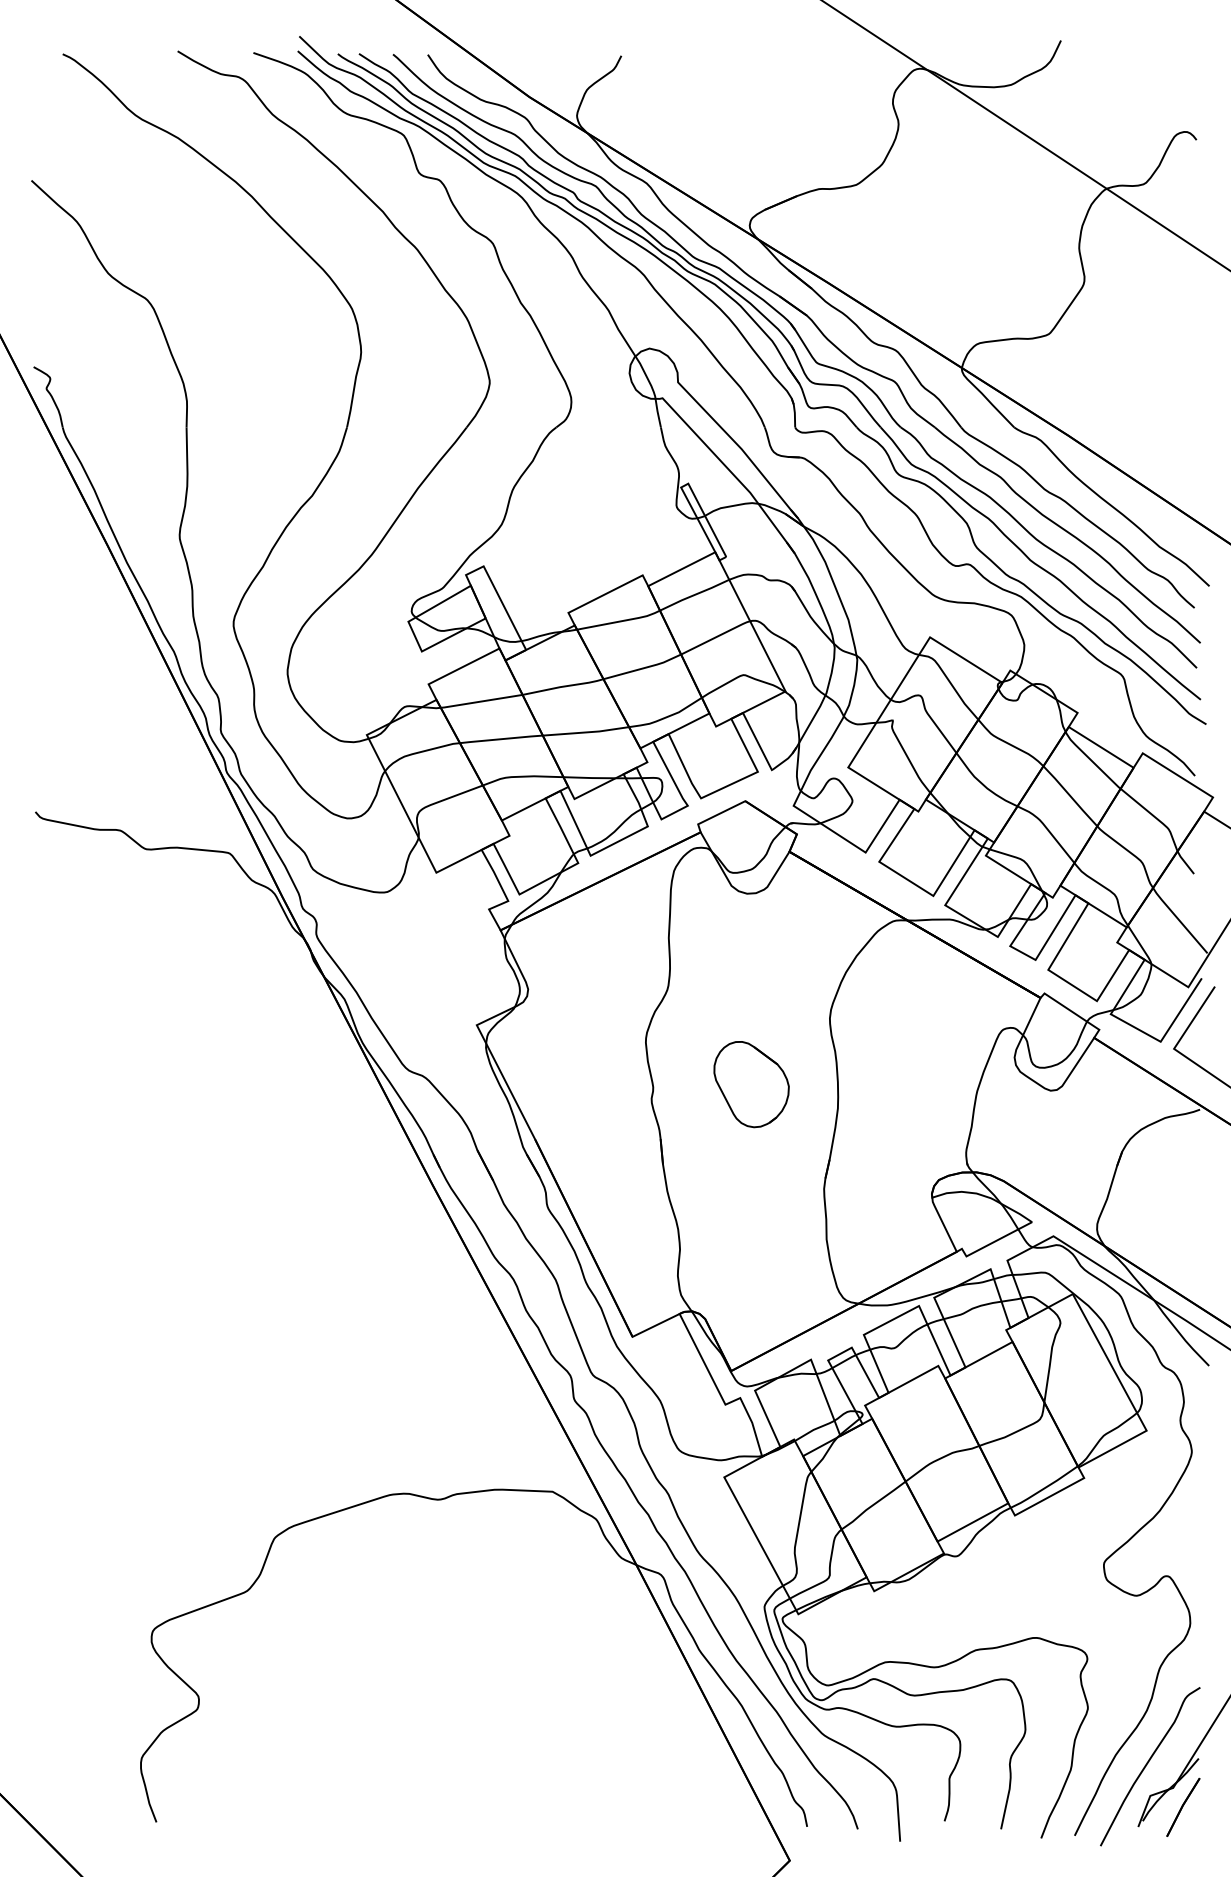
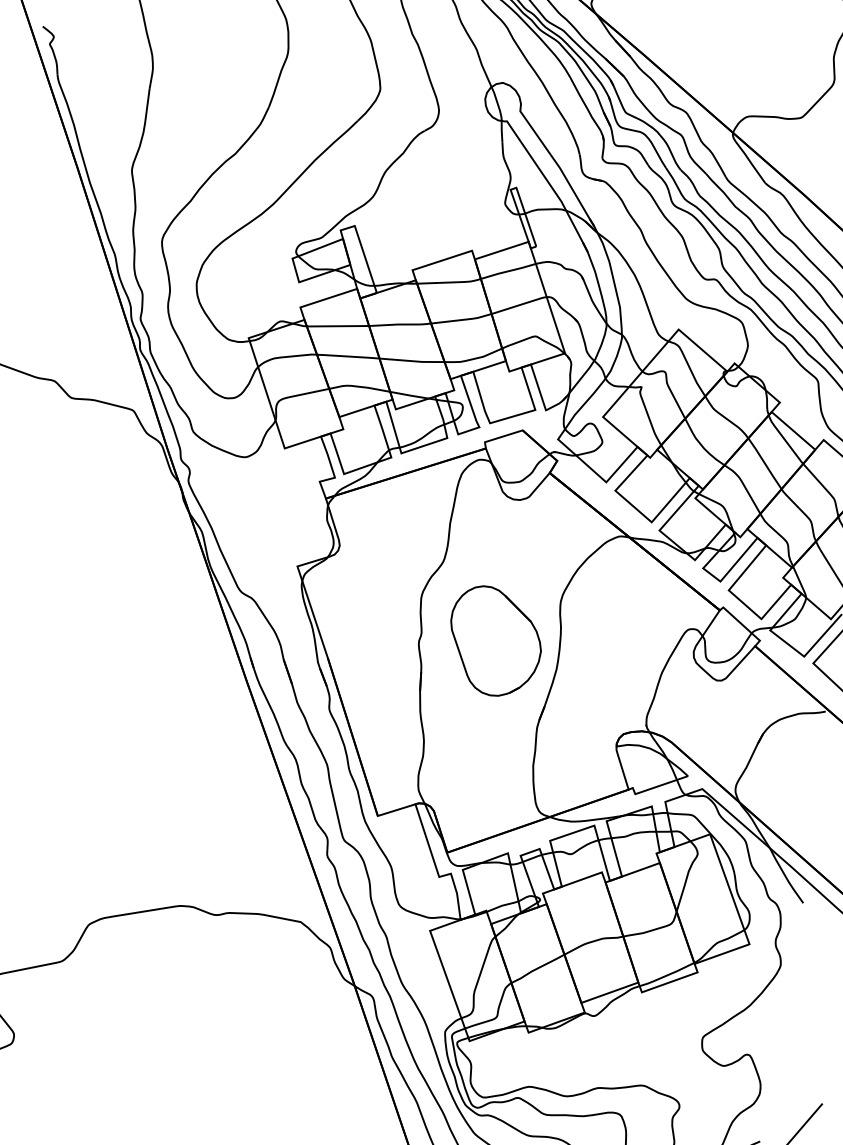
part: (751, 1084) -> (495, 641), size x1.67

